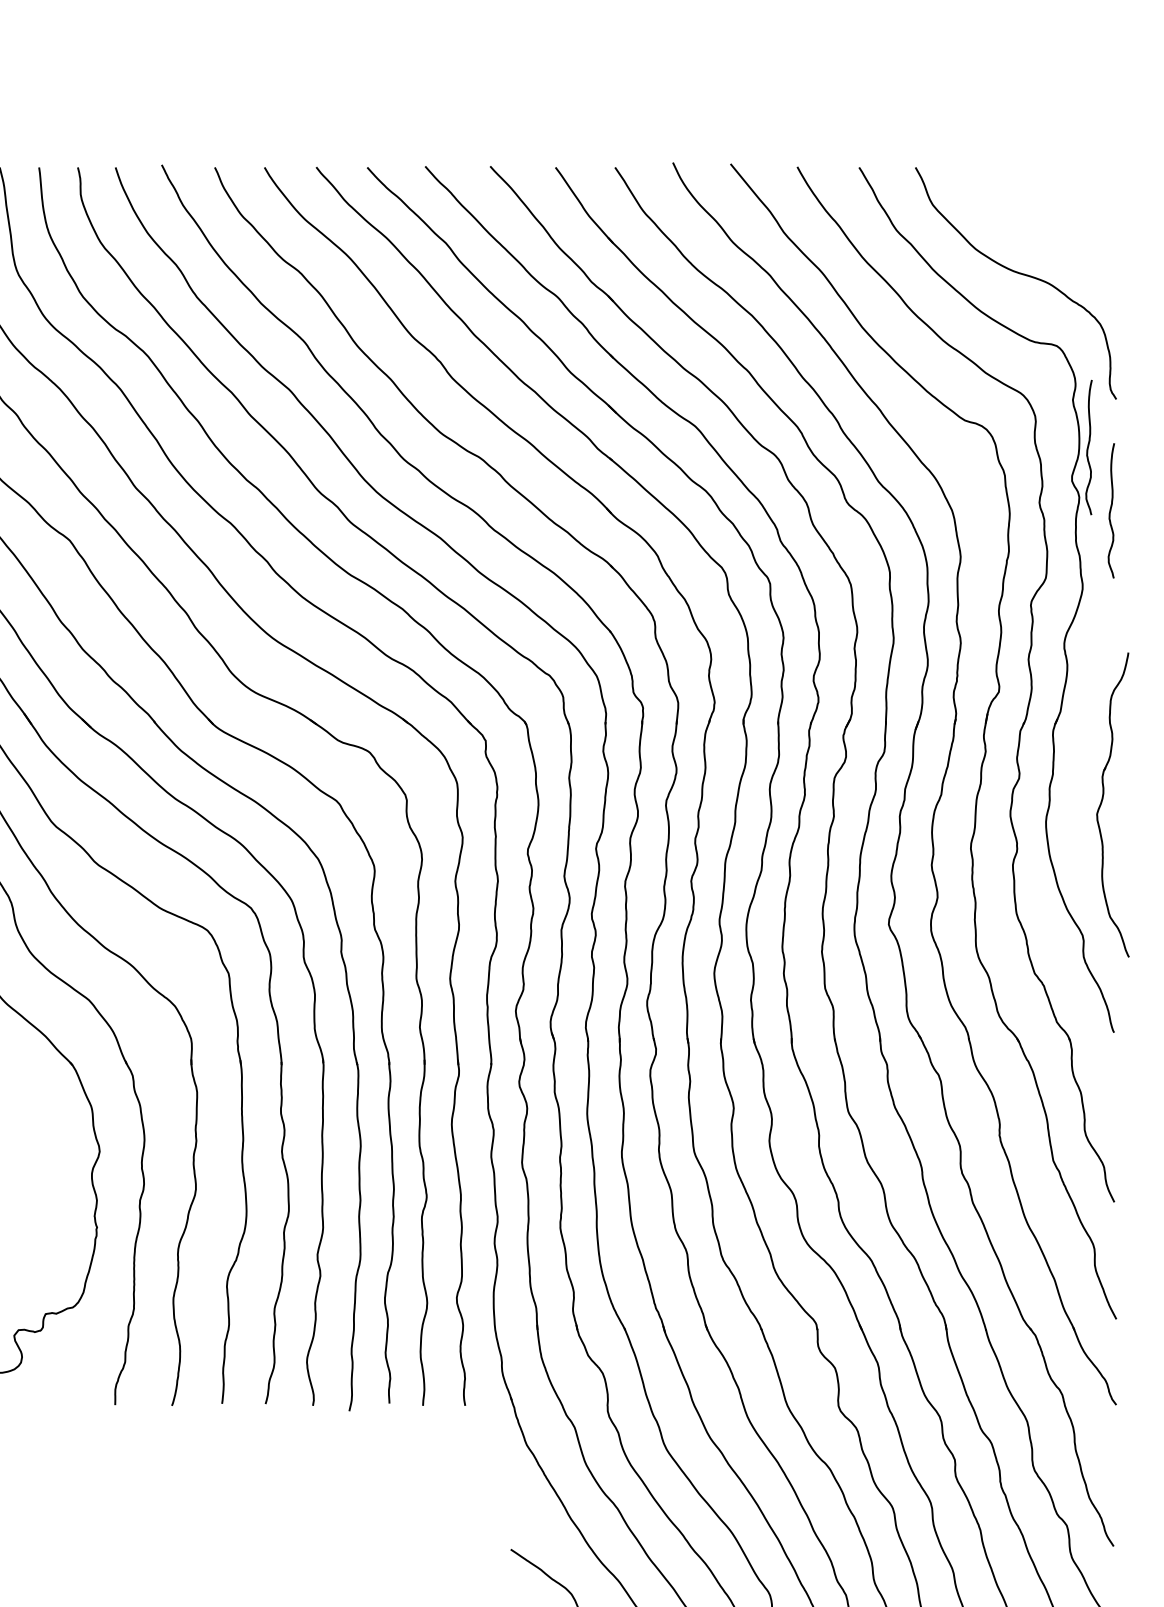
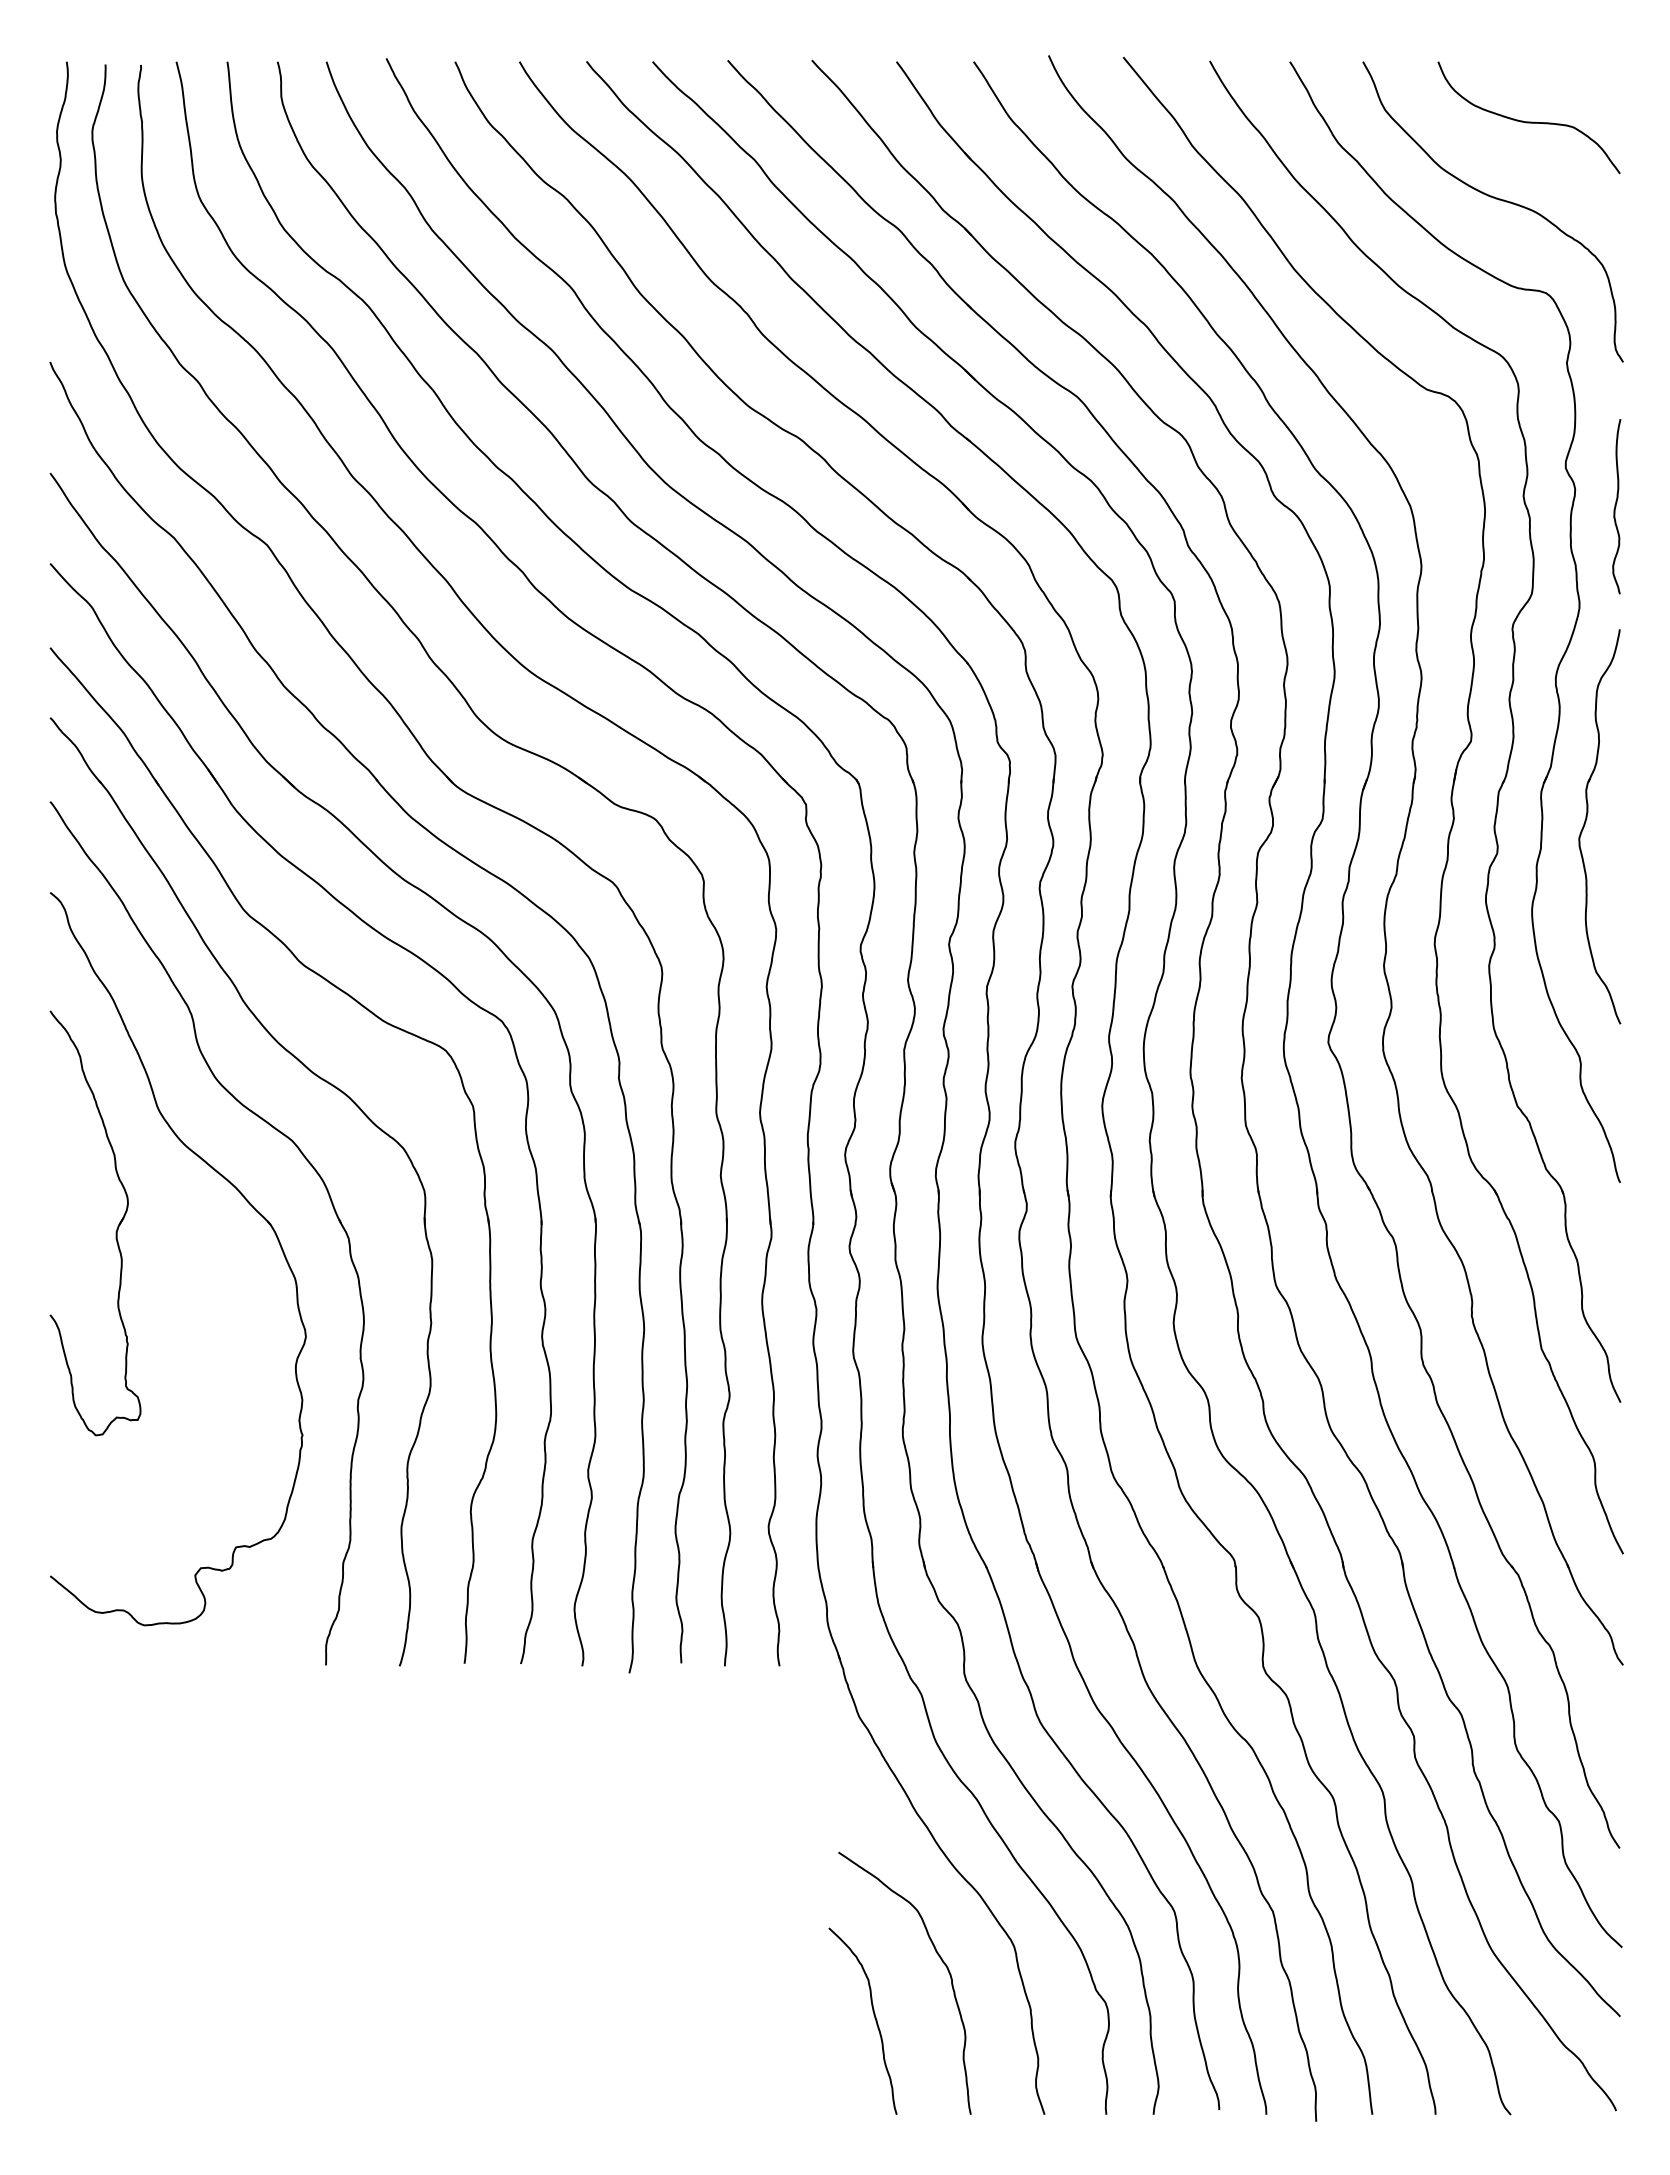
curve: (1043, 213) -> (1528, 121), added
curve: (1088, 447) -> (1587, 424), removed
part: (1102, 800) -> (1586, 821), moved

